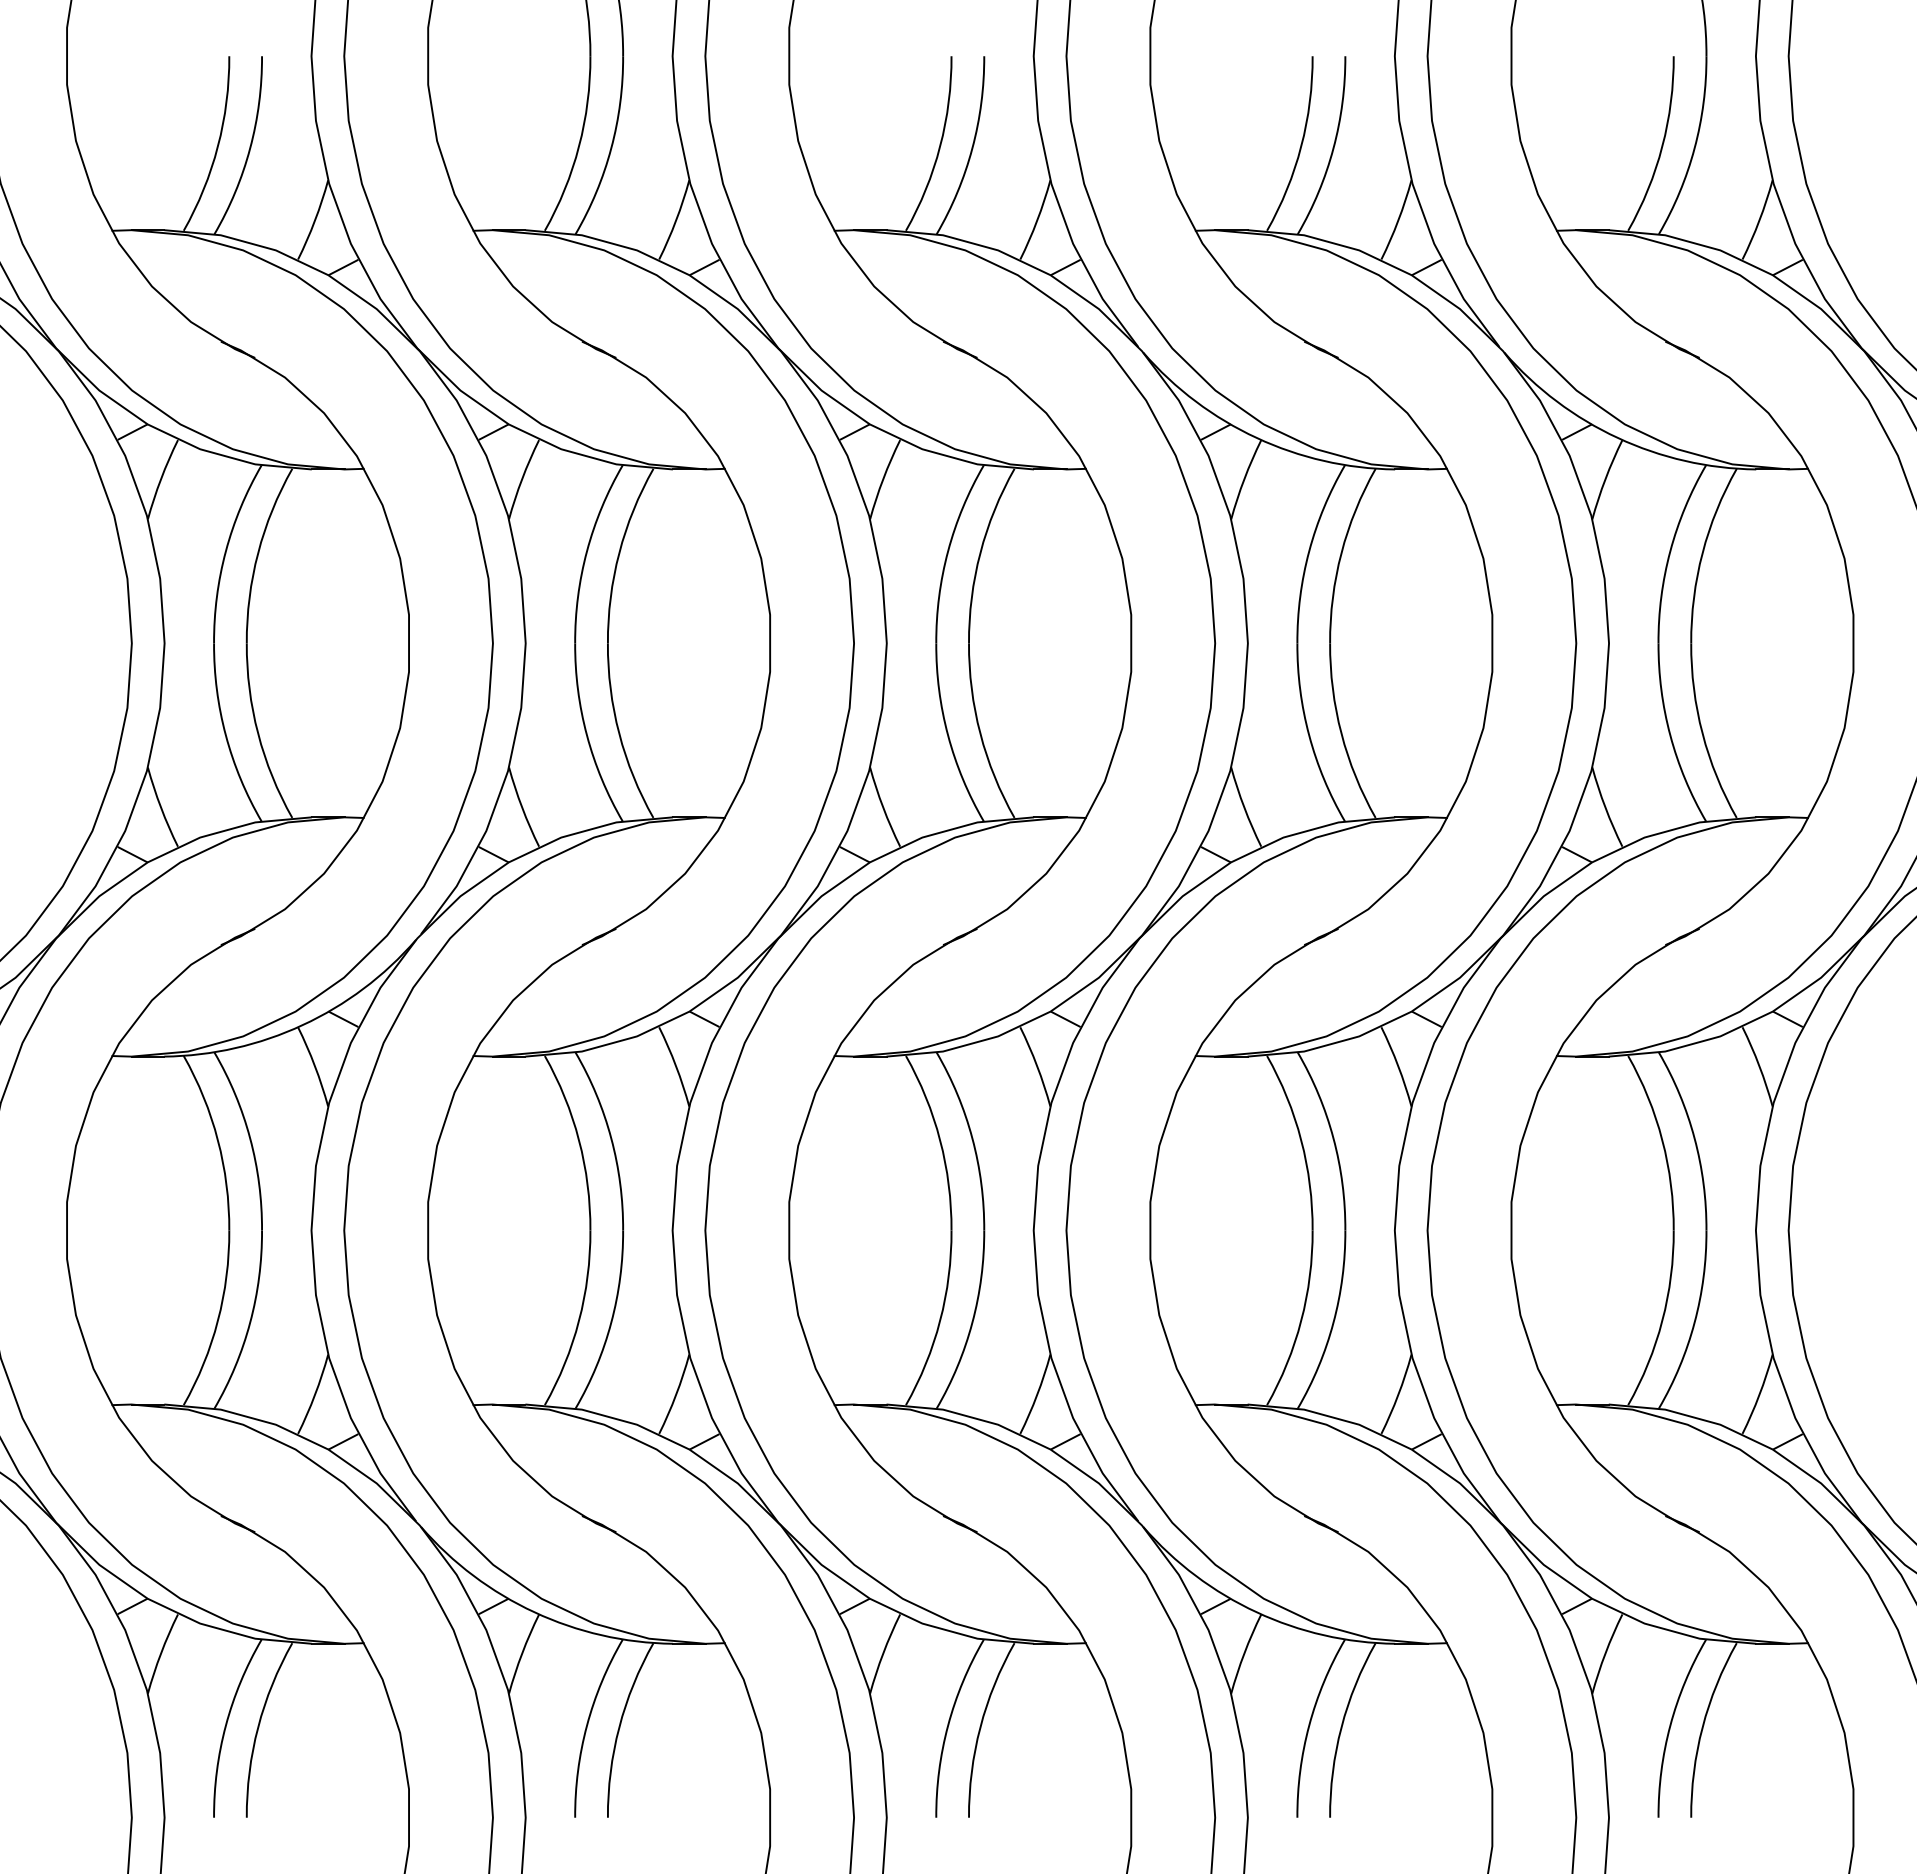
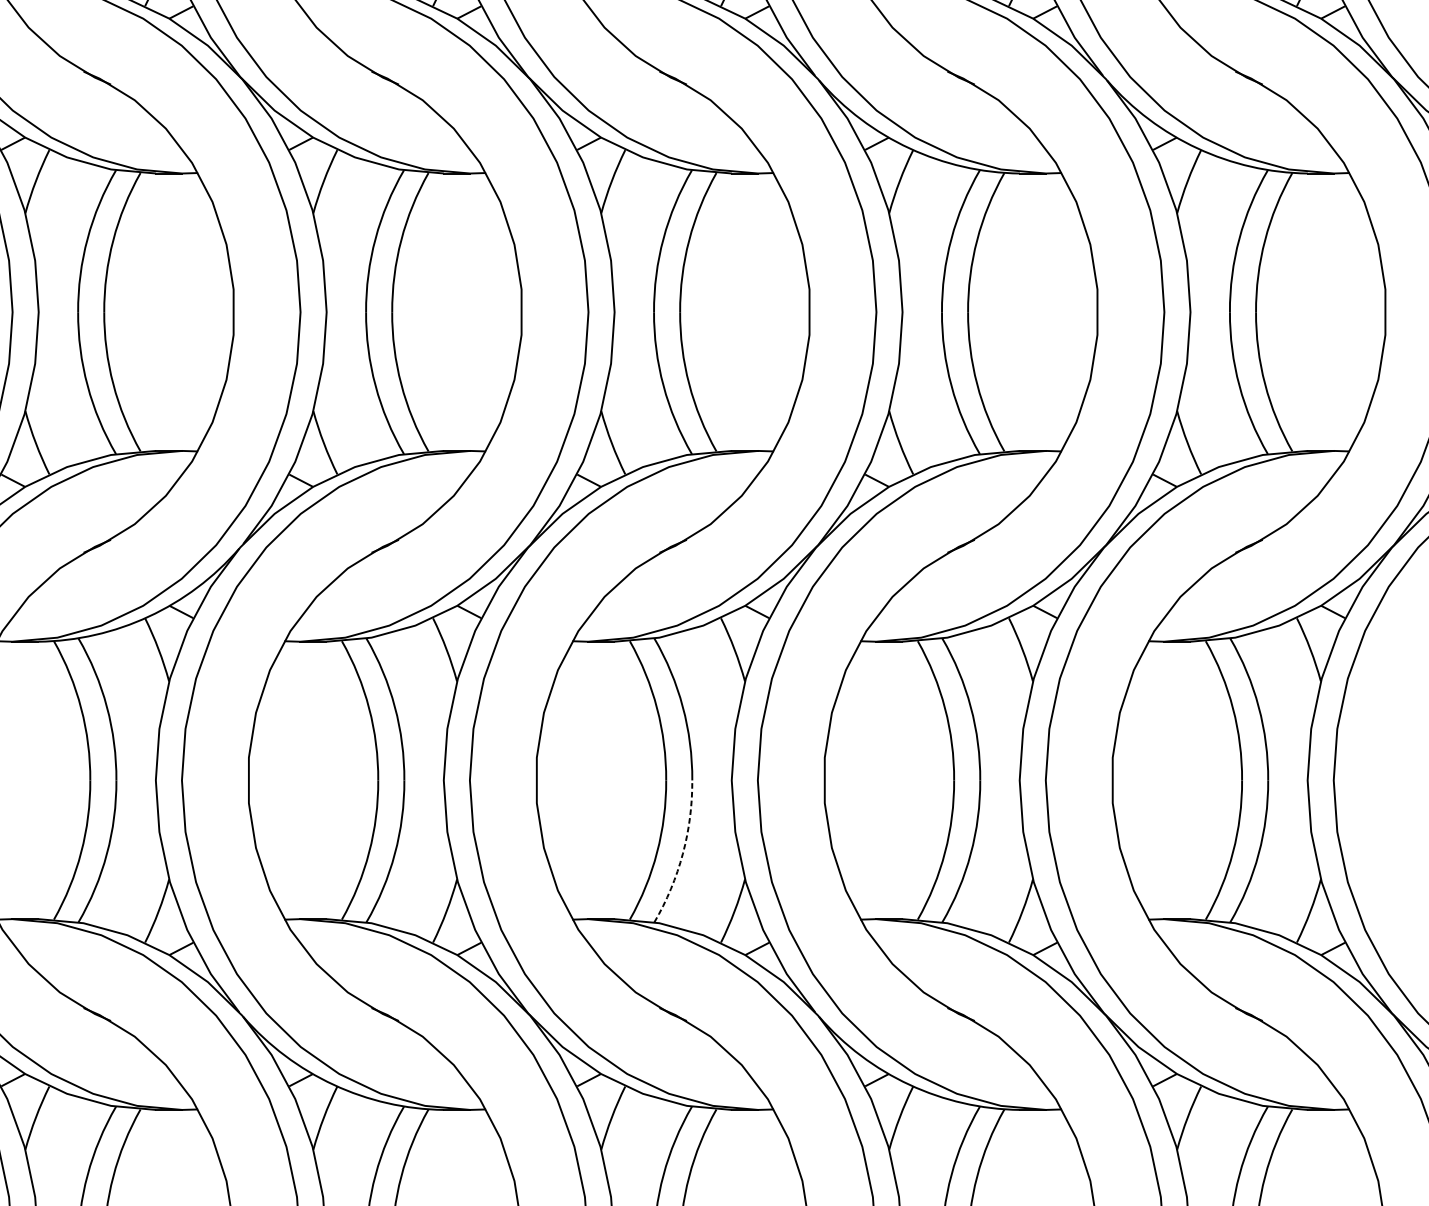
arc: (972, 1322) -> (682, 853), solid -> dashed

